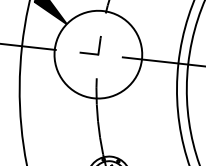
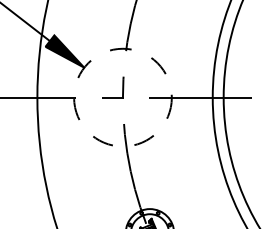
circle: (97, 54) -> (122, 97), solid -> dashed

